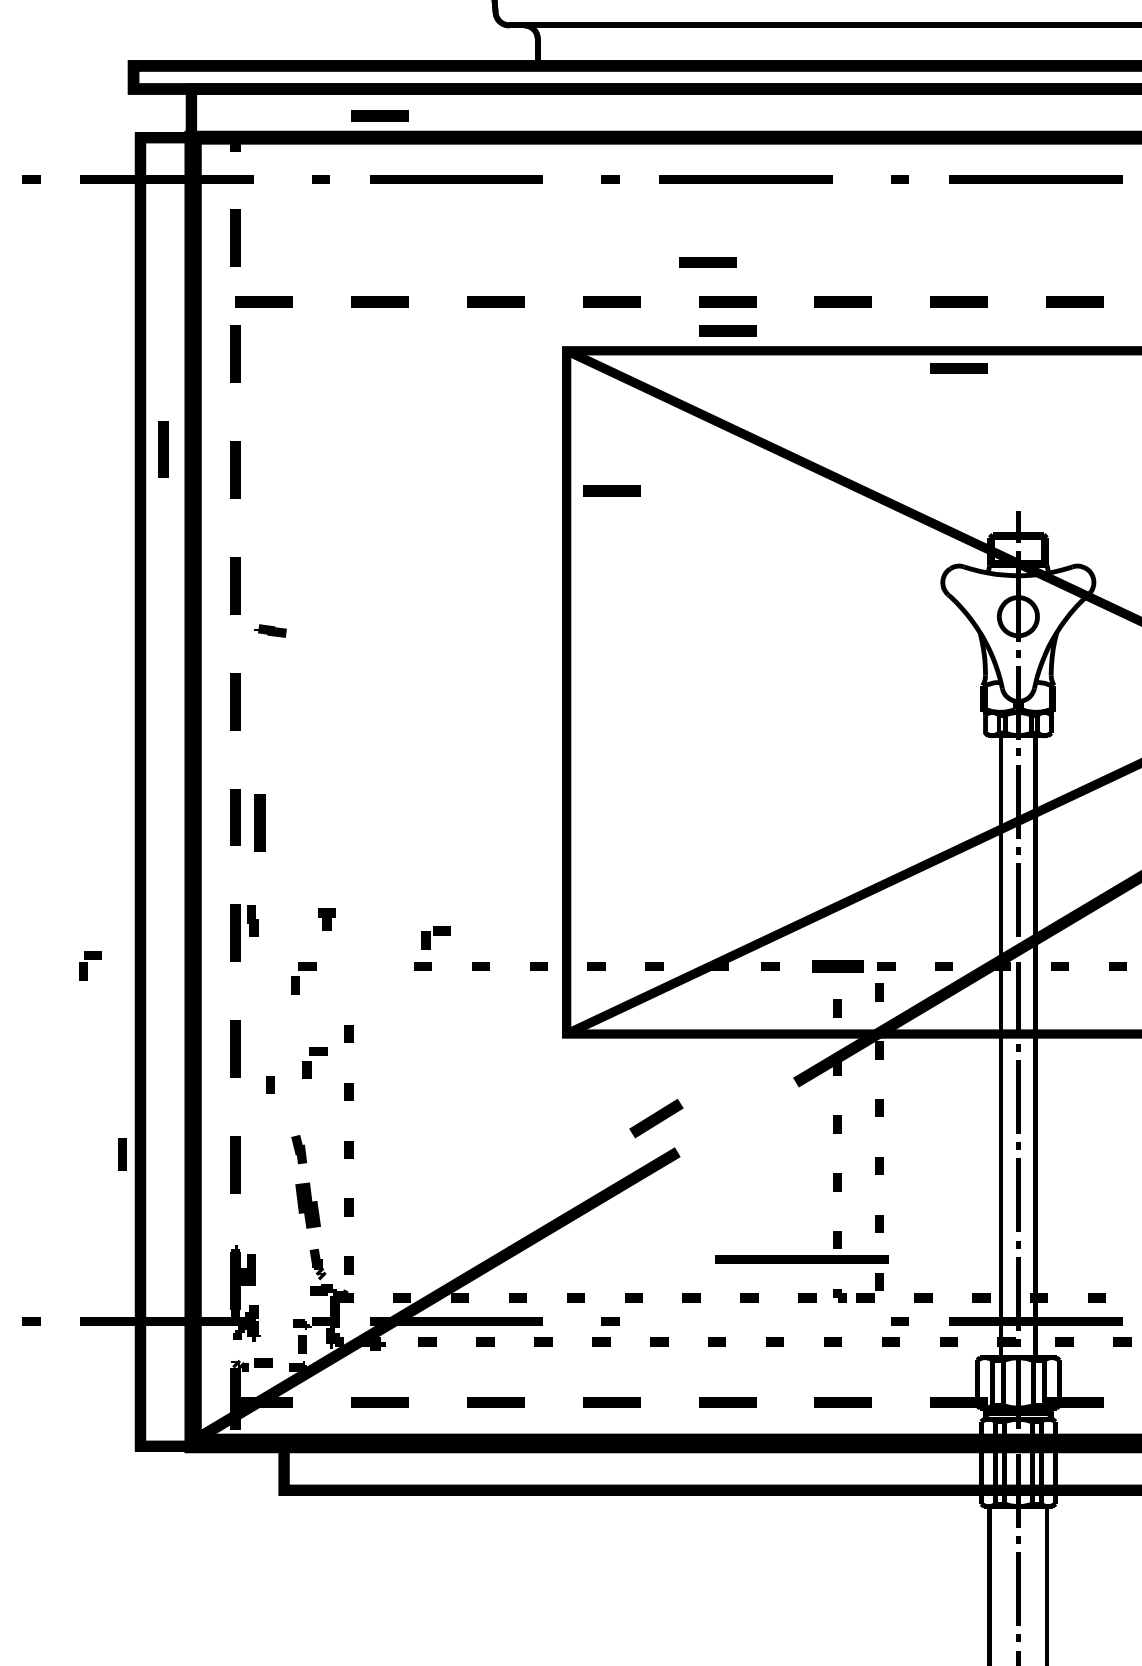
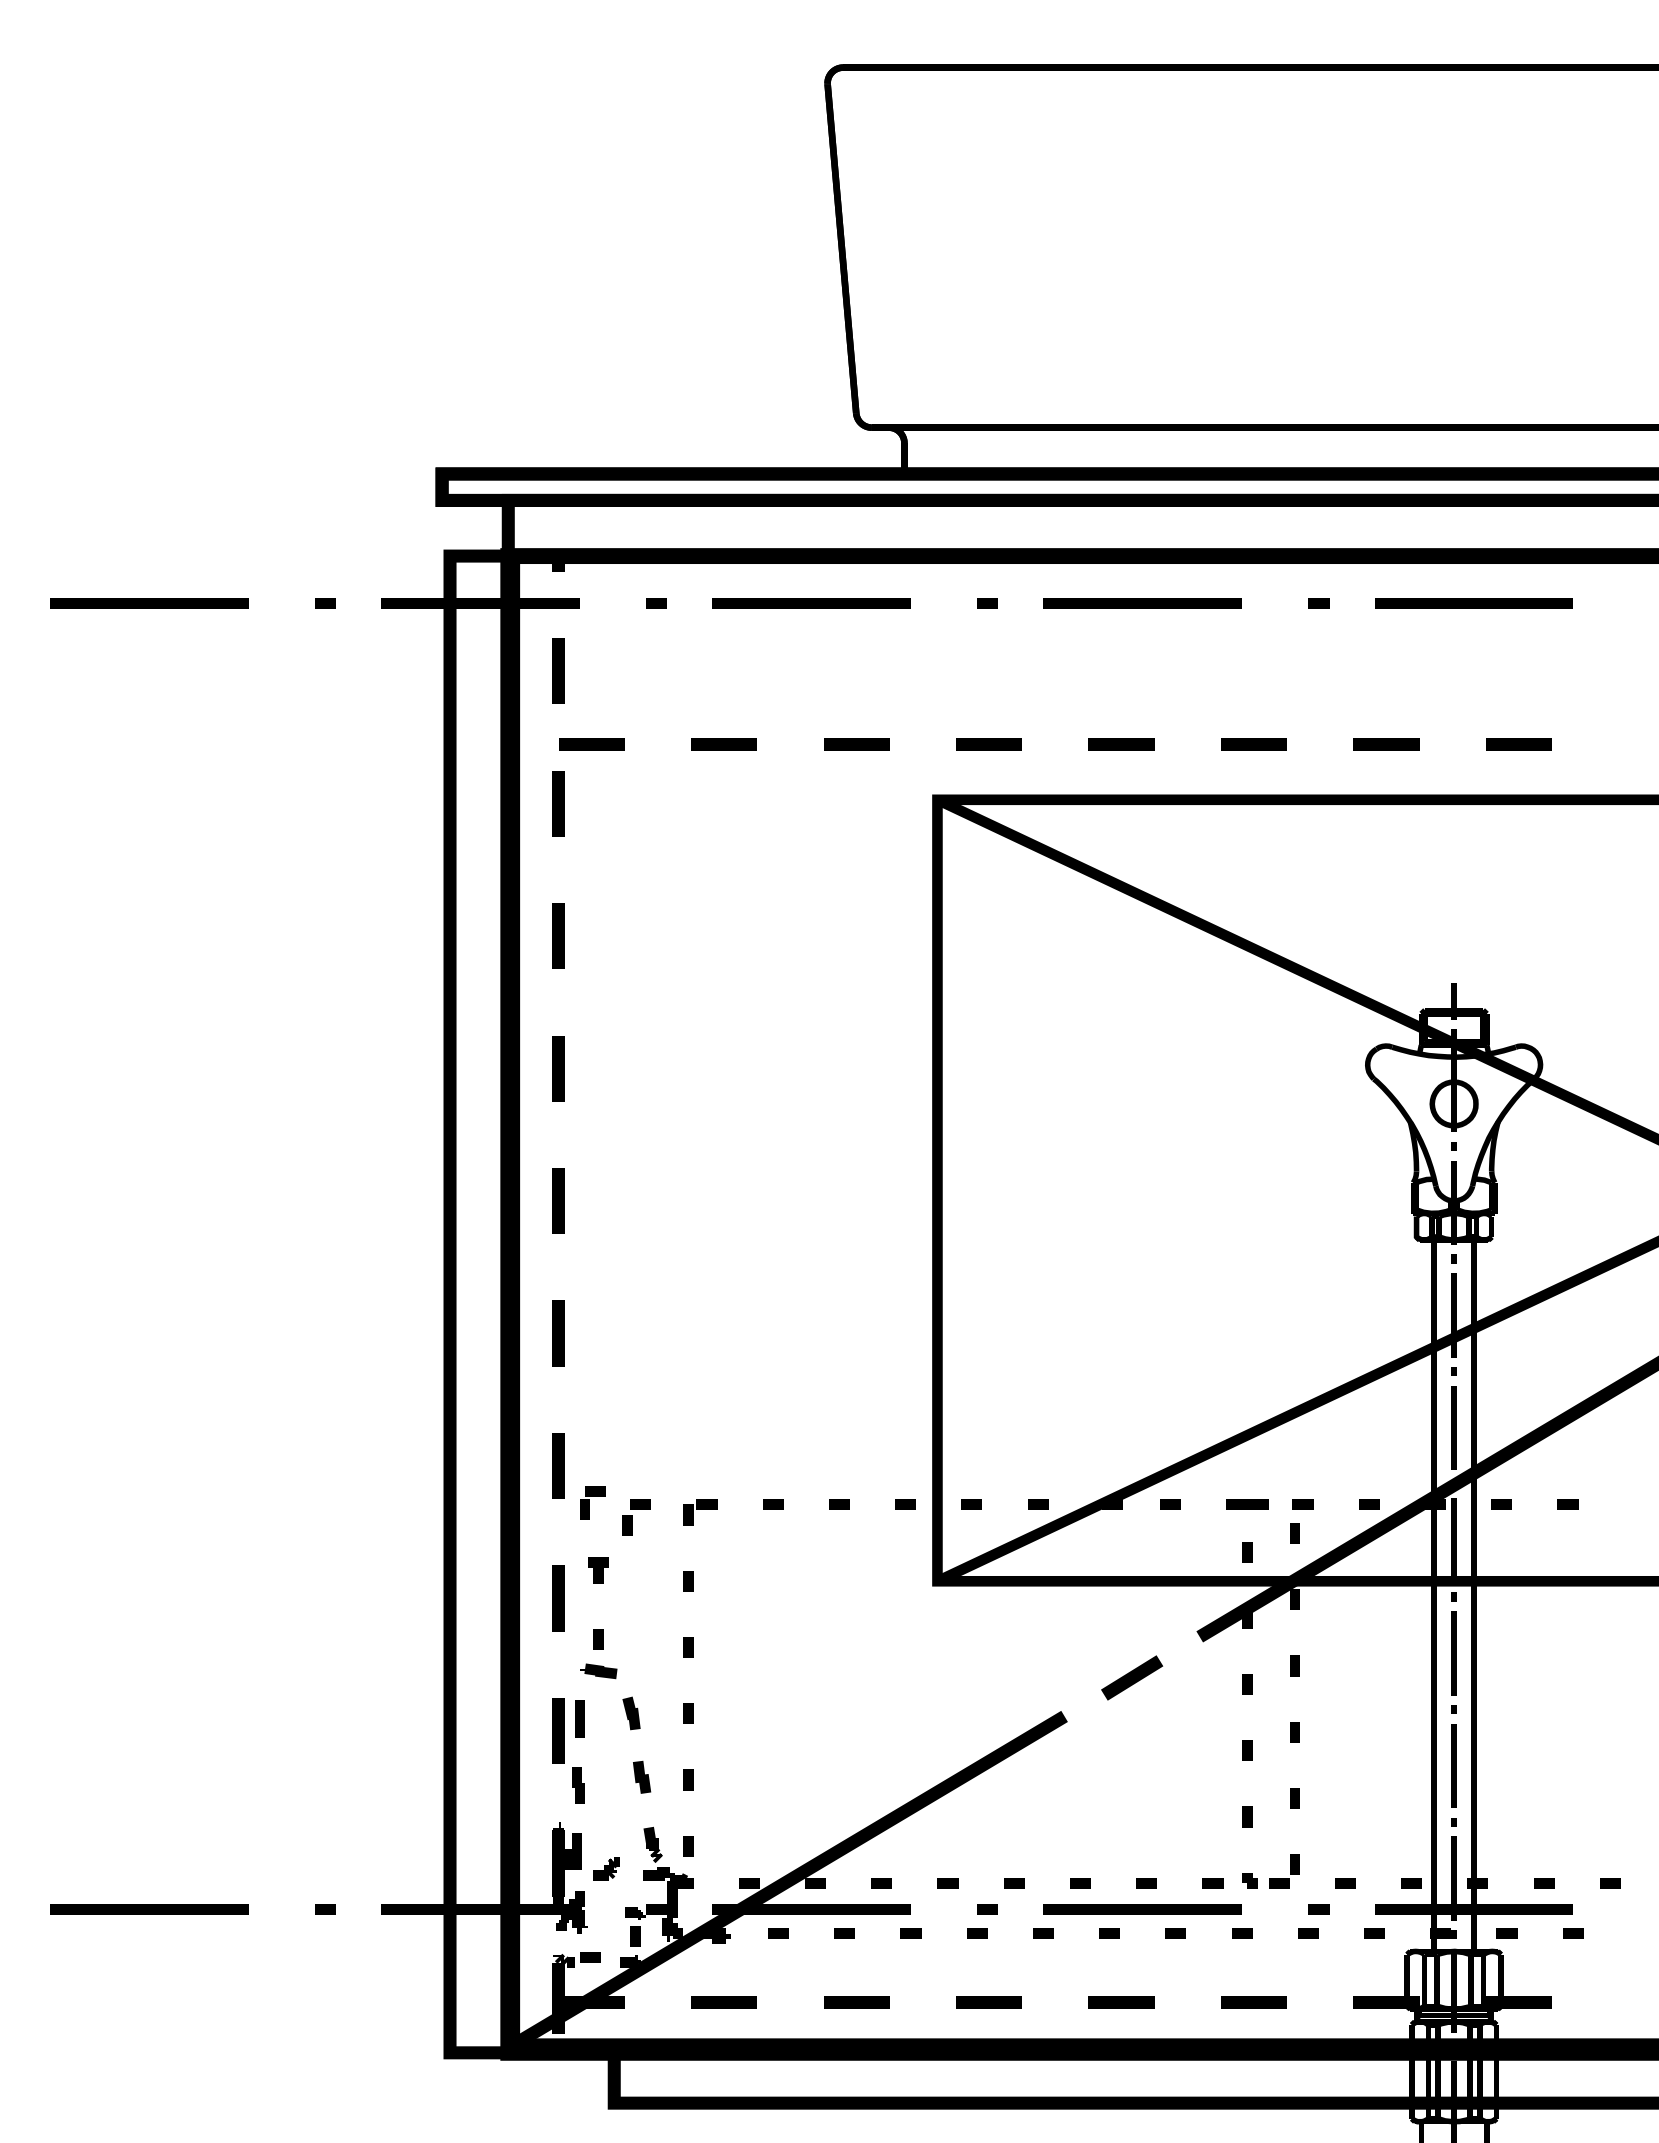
line: (379, 116) -> (723, 531), removed
line: (707, 263) -> (1098, 699), removed
line: (727, 331) -> (1121, 777), removed
line: (959, 368) -> (1386, 820), removed
line: (163, 449) -> (476, 912), removed
line: (611, 491) -> (988, 960), removed
part: (270, 631) -> (598, 1671), moved
line: (259, 822) -> (586, 1339), removed
part: (327, 919) -> (598, 1570), moved
part: (252, 921) -> (578, 1785), moved
part: (436, 938) -> (700, 1512), moved
part: (90, 965) -> (592, 1502), moved
part: (837, 966) -> (1247, 1504), size x0.71
part: (314, 1063) -> (649, 1614), removed
line: (656, 1118) -> (1132, 1677), moved
part: (122, 1153) -> (579, 1718), moved
part: (308, 1204) -> (642, 1776), size x0.62
line: (801, 1258) -> (1142, 1909), moved
part: (277, 1285) -> (606, 1868), added

